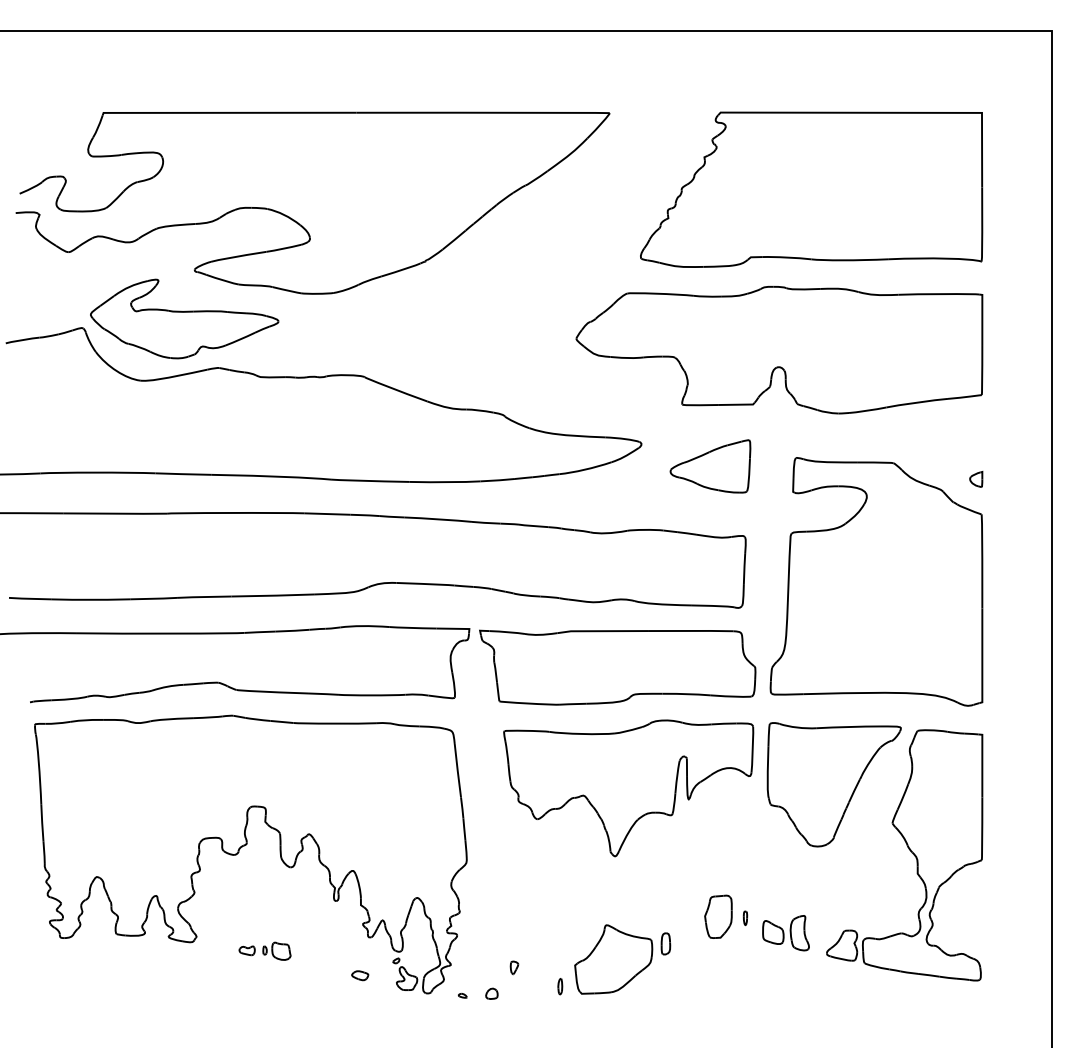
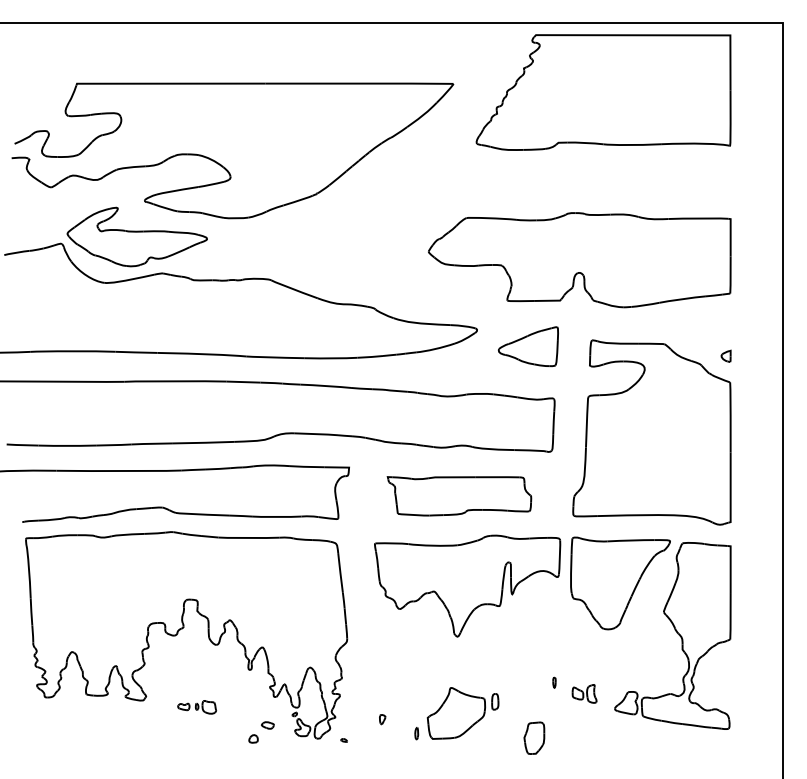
part: (811, 189) -> (603, 92), moved
part: (617, 667) -> (459, 496), size x0.7
part: (718, 916) -> (534, 737), moved
part: (785, 933) -> (584, 694), size x0.7
part: (491, 993) -> (253, 738), moved

